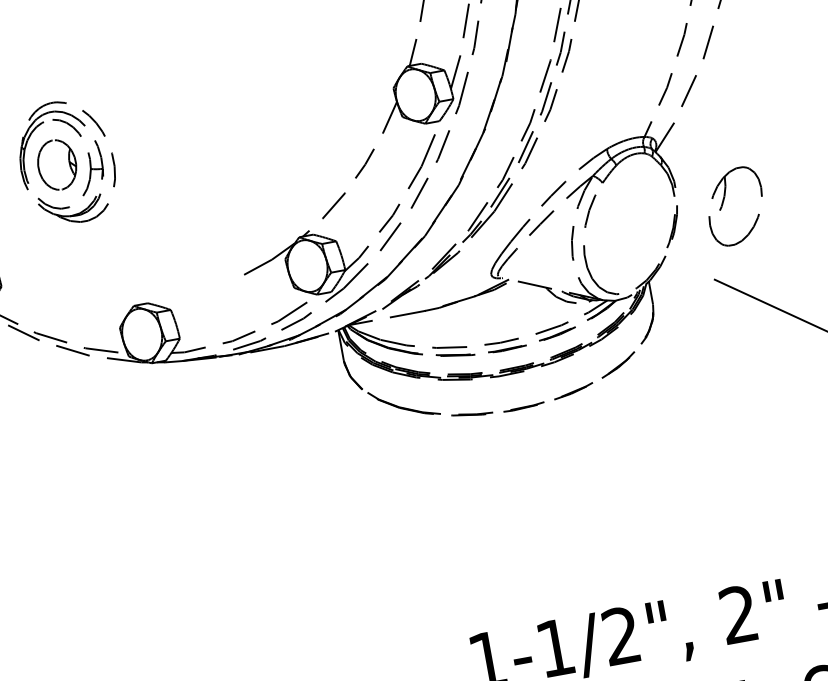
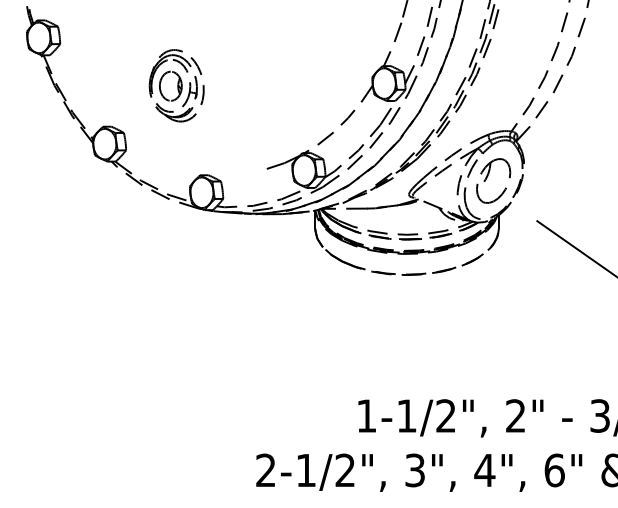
part: (724, 204) -> (487, 178), moved

